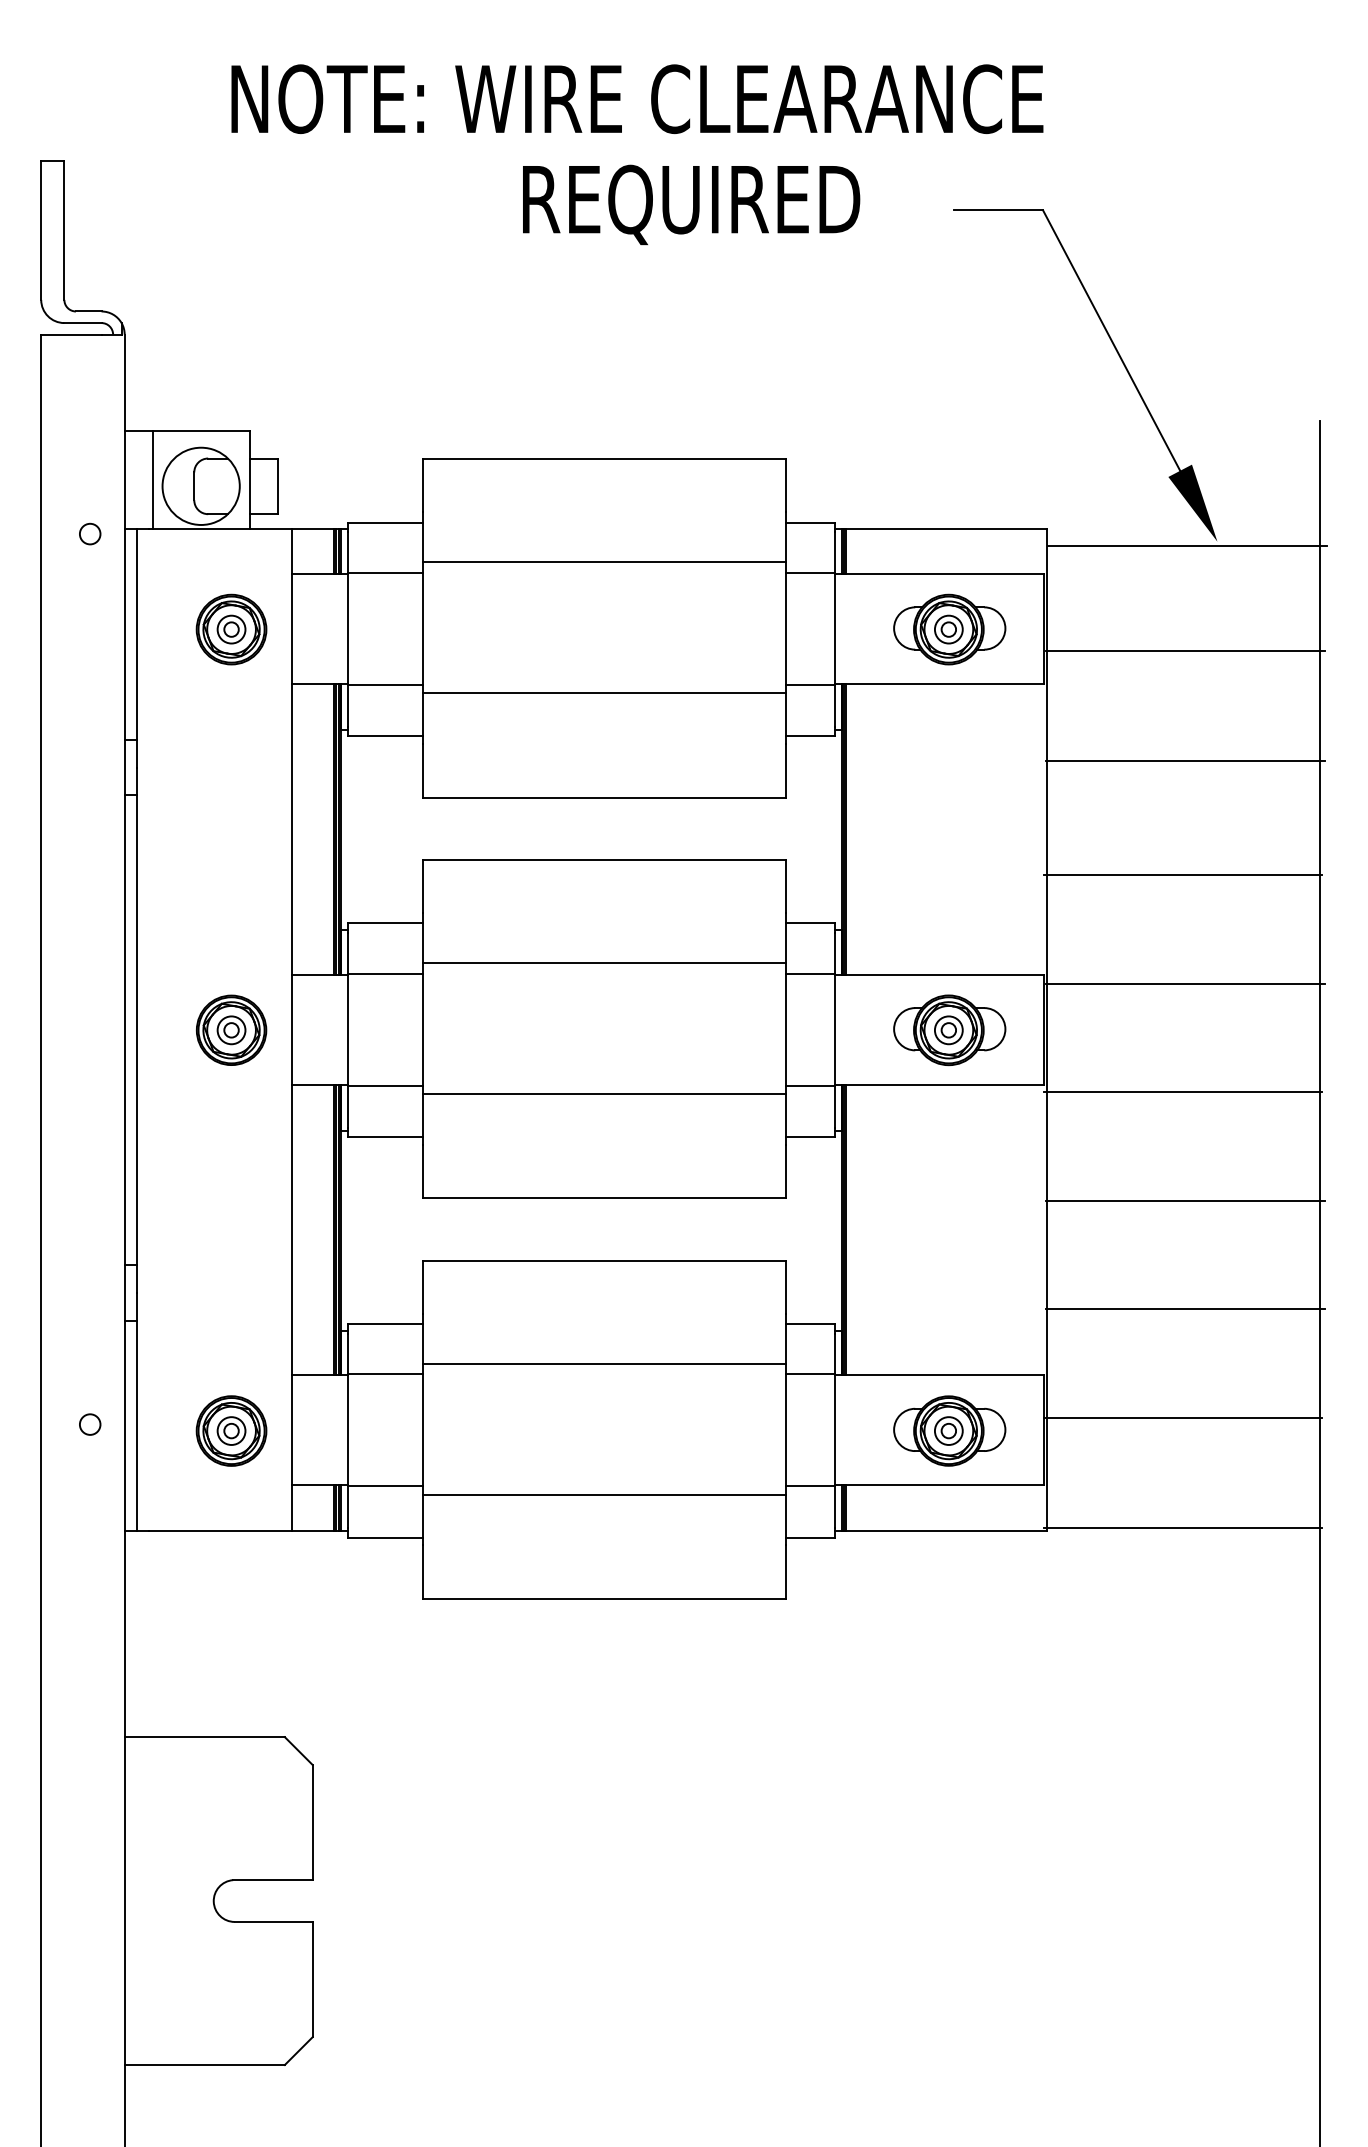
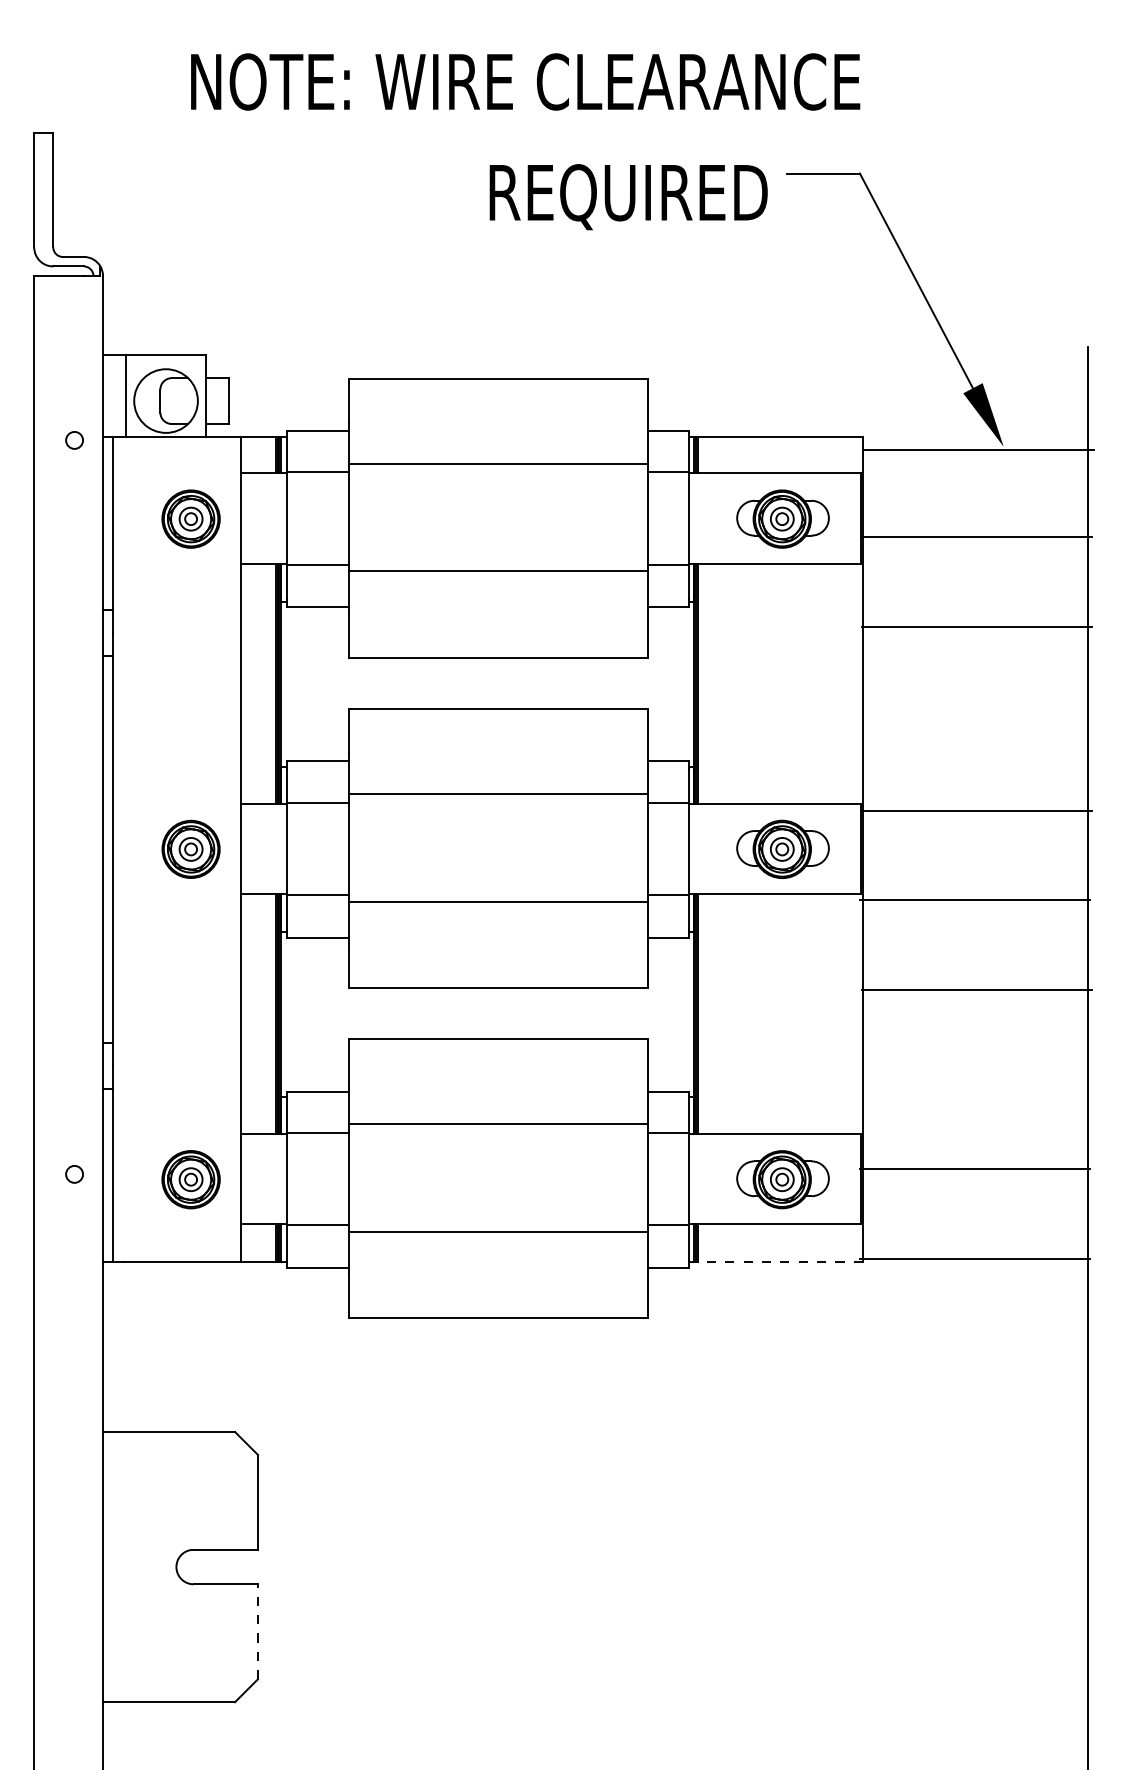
text: (691, 204) -> (628, 196), moved
line: (1182, 874) -> (974, 720), removed
line: (1184, 1308) -> (976, 1078), removed
line: (945, 1531) -> (779, 1262), solid -> dashed
line: (312, 1979) -> (257, 1631), solid -> dashed

